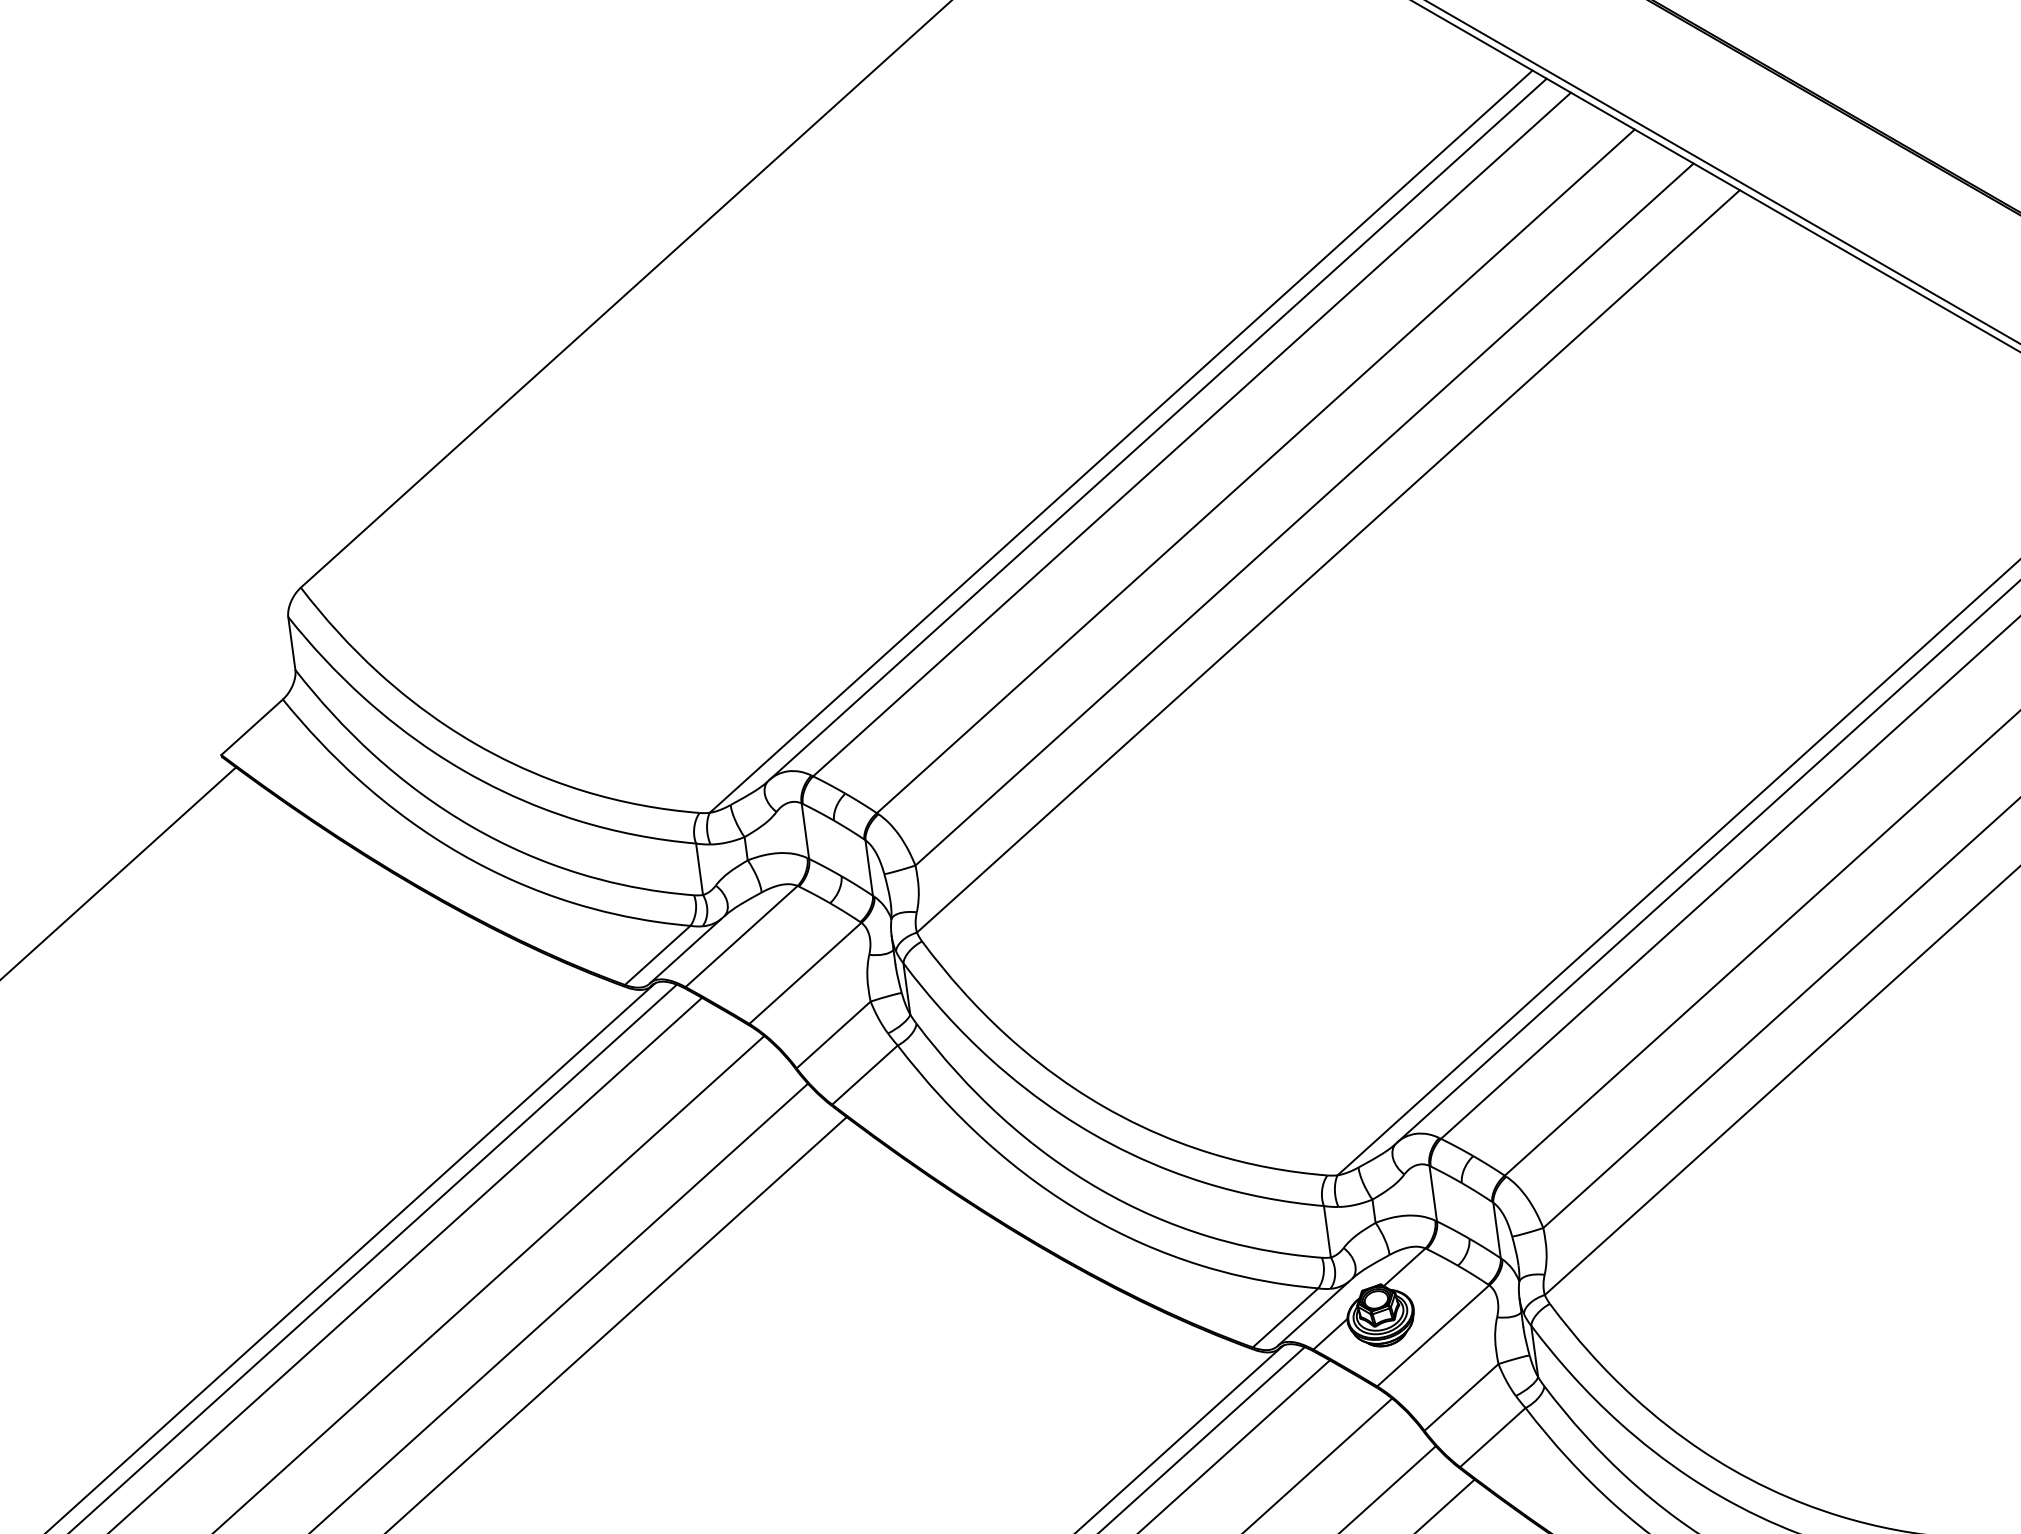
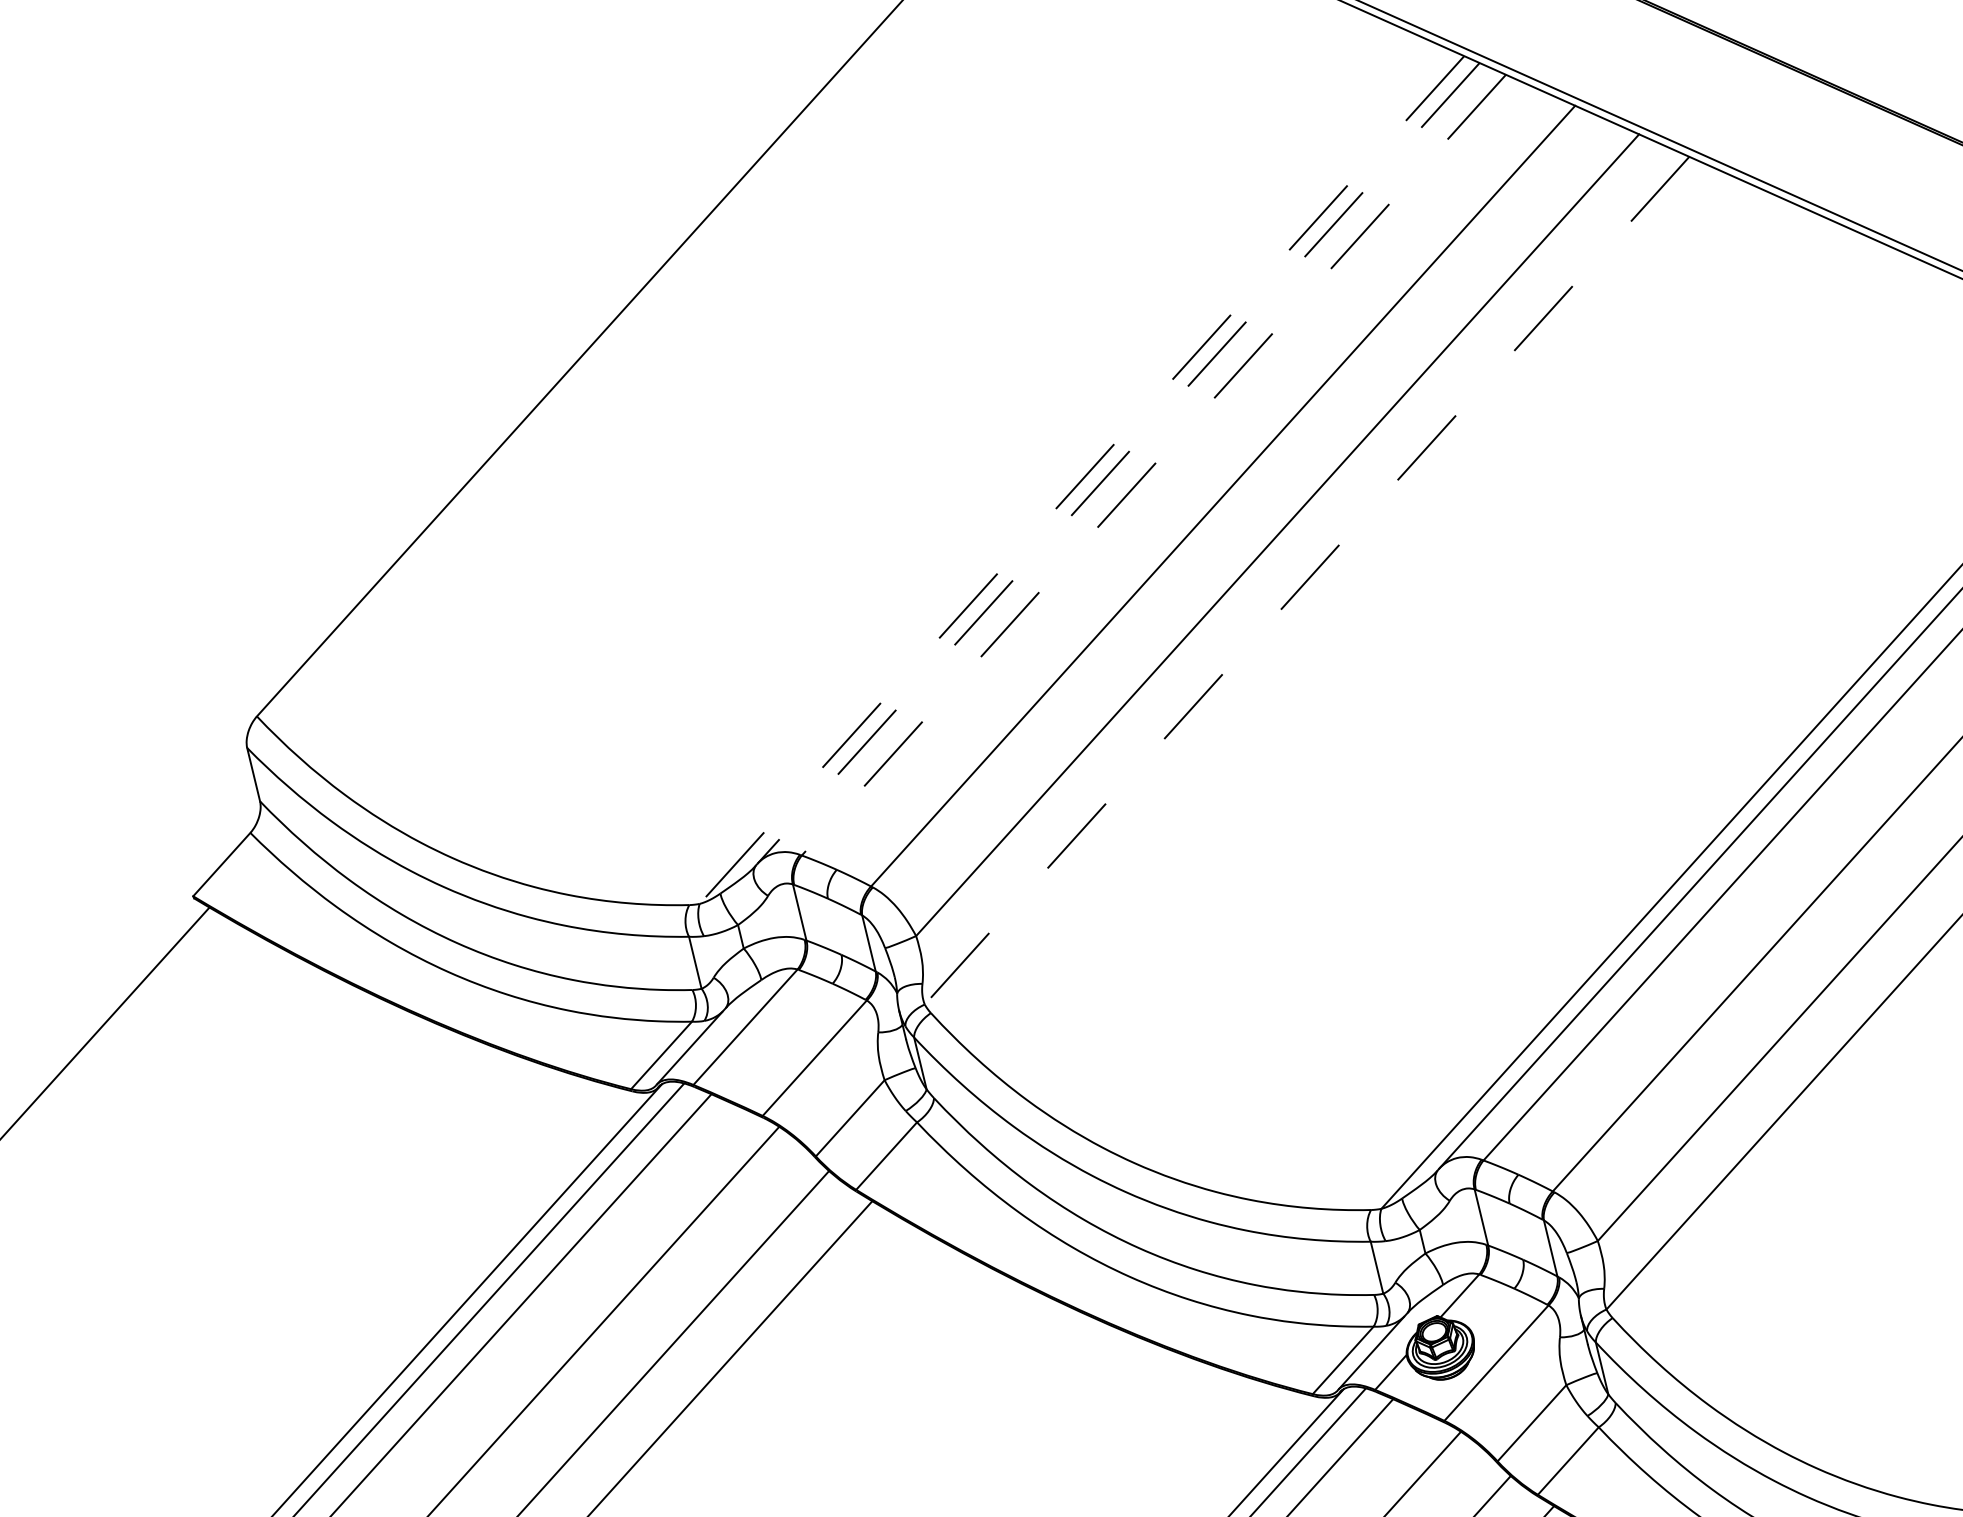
line: (1157, 429) -> (1117, 463), solid -> dashed
line: (1191, 434) -> (1153, 465), solid -> dashed
line: (1120, 442) -> (1081, 480), solid -> dashed
line: (1328, 561) -> (1307, 580), solid -> dashed

